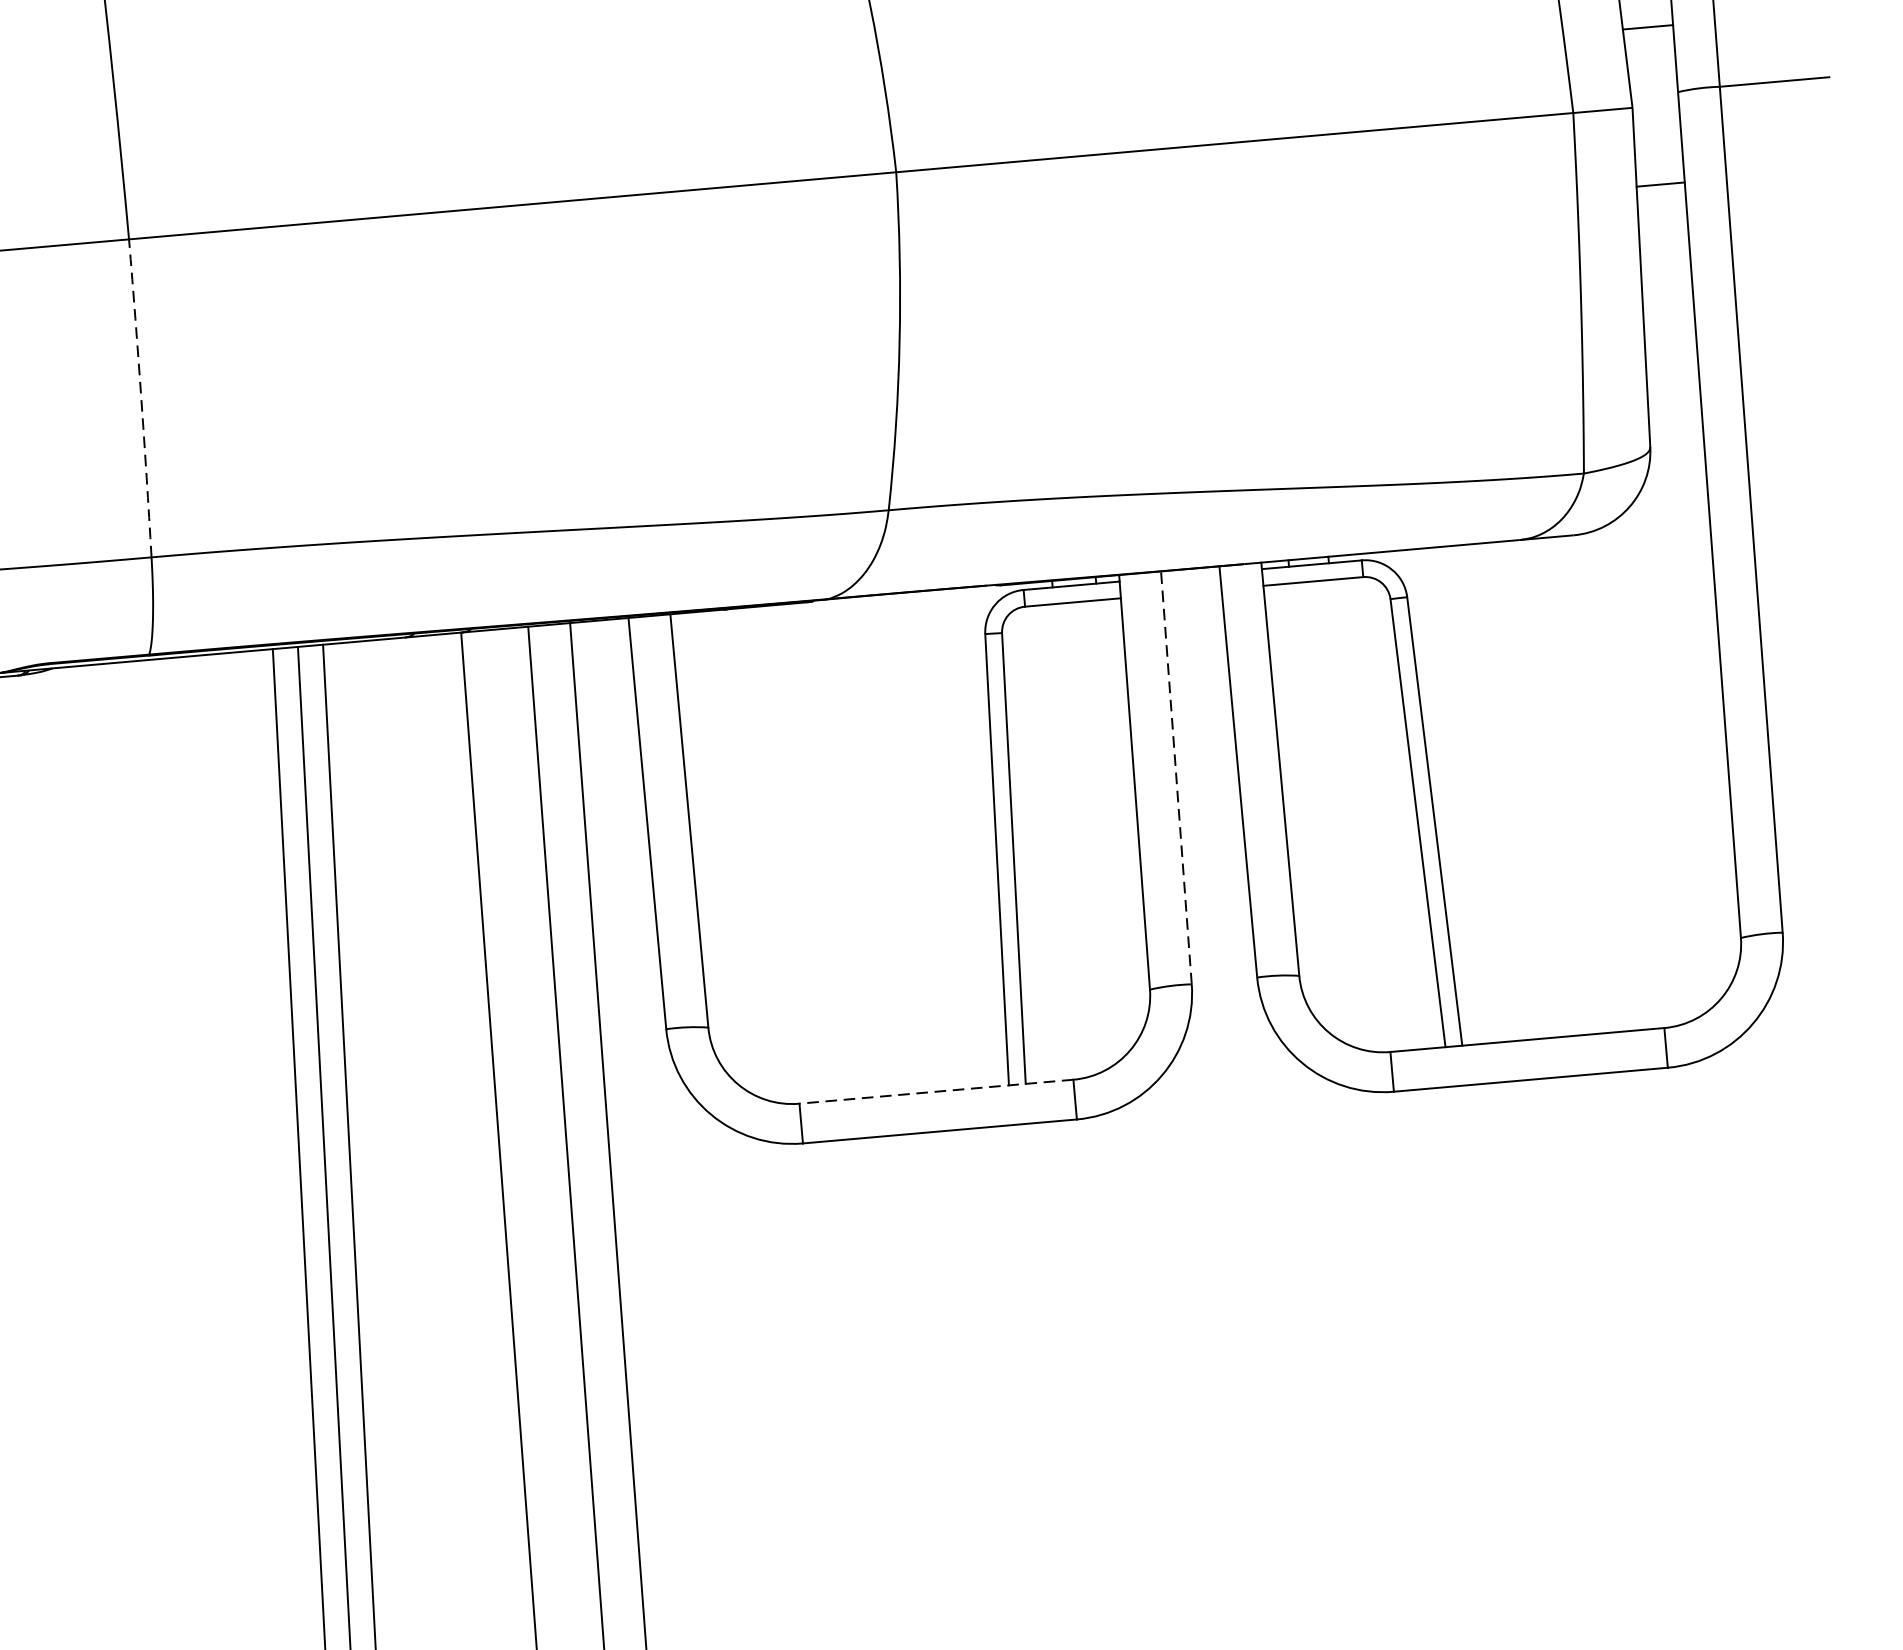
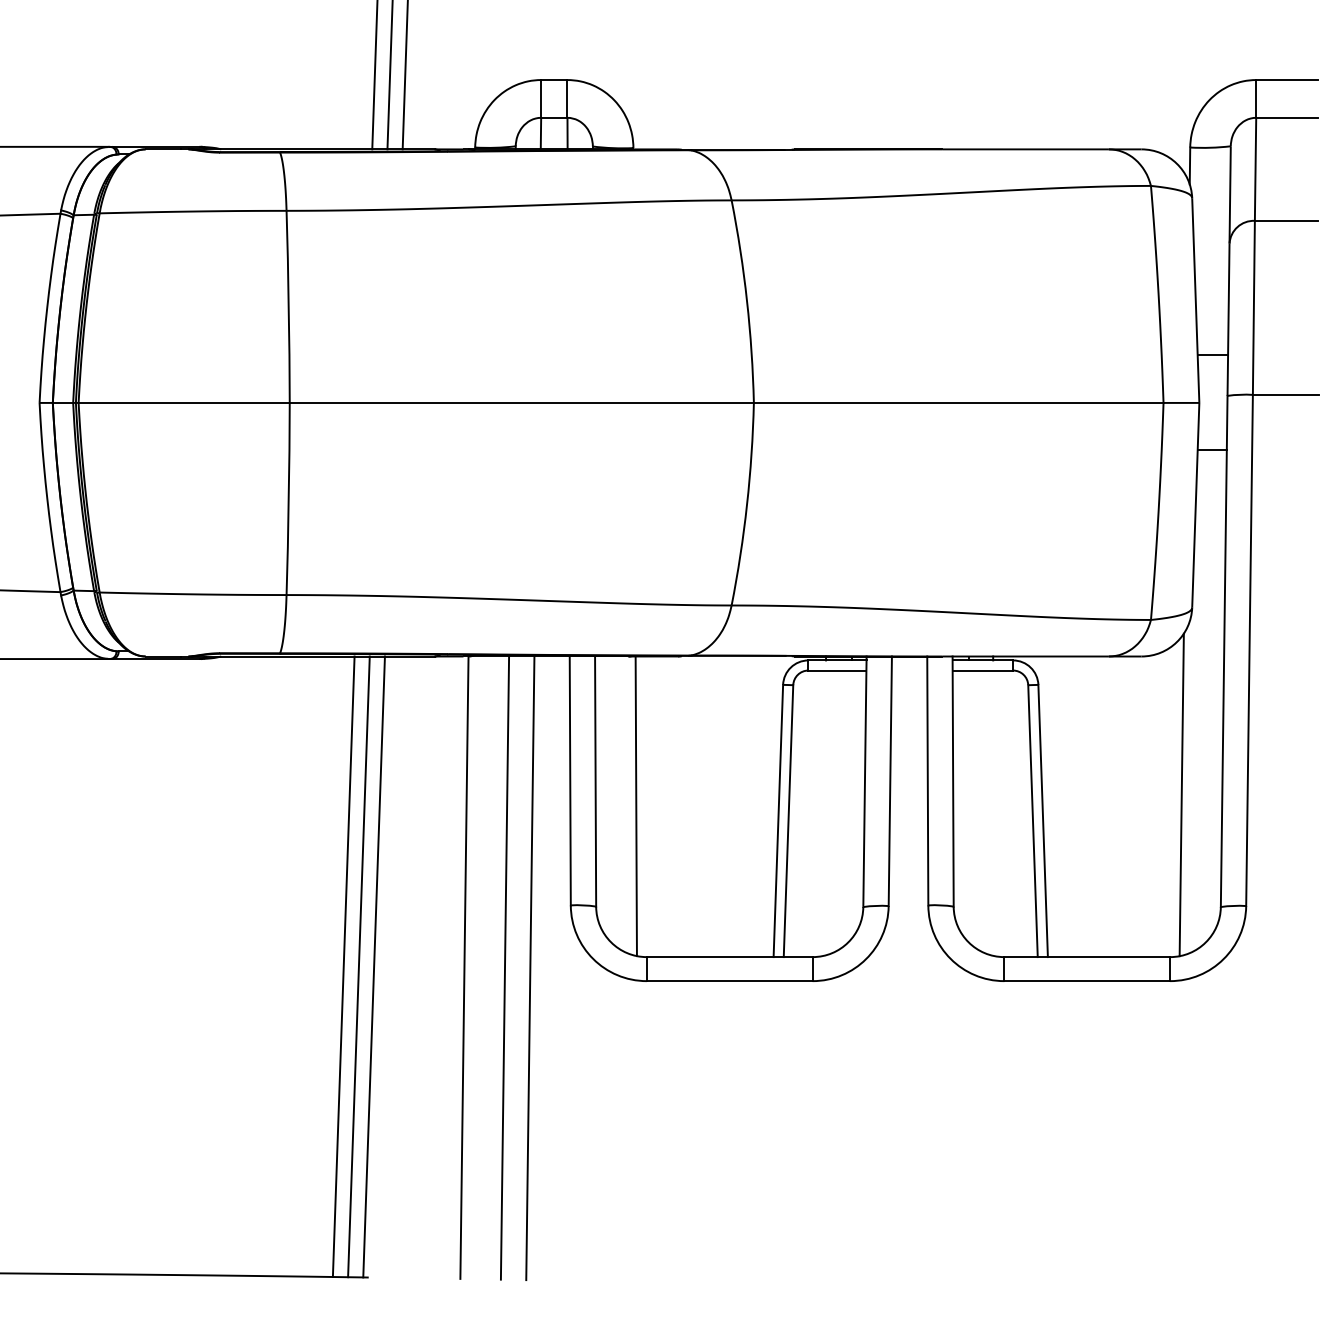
arc: (140, 399) -> (288, 499), dashed -> solid
line: (1659, 757) -> (1181, 794), added
line: (1176, 778) -> (890, 781), dashed -> solid
line: (758, 856) -> (635, 806), added
line: (936, 1092) -> (729, 957), dashed -> solid

